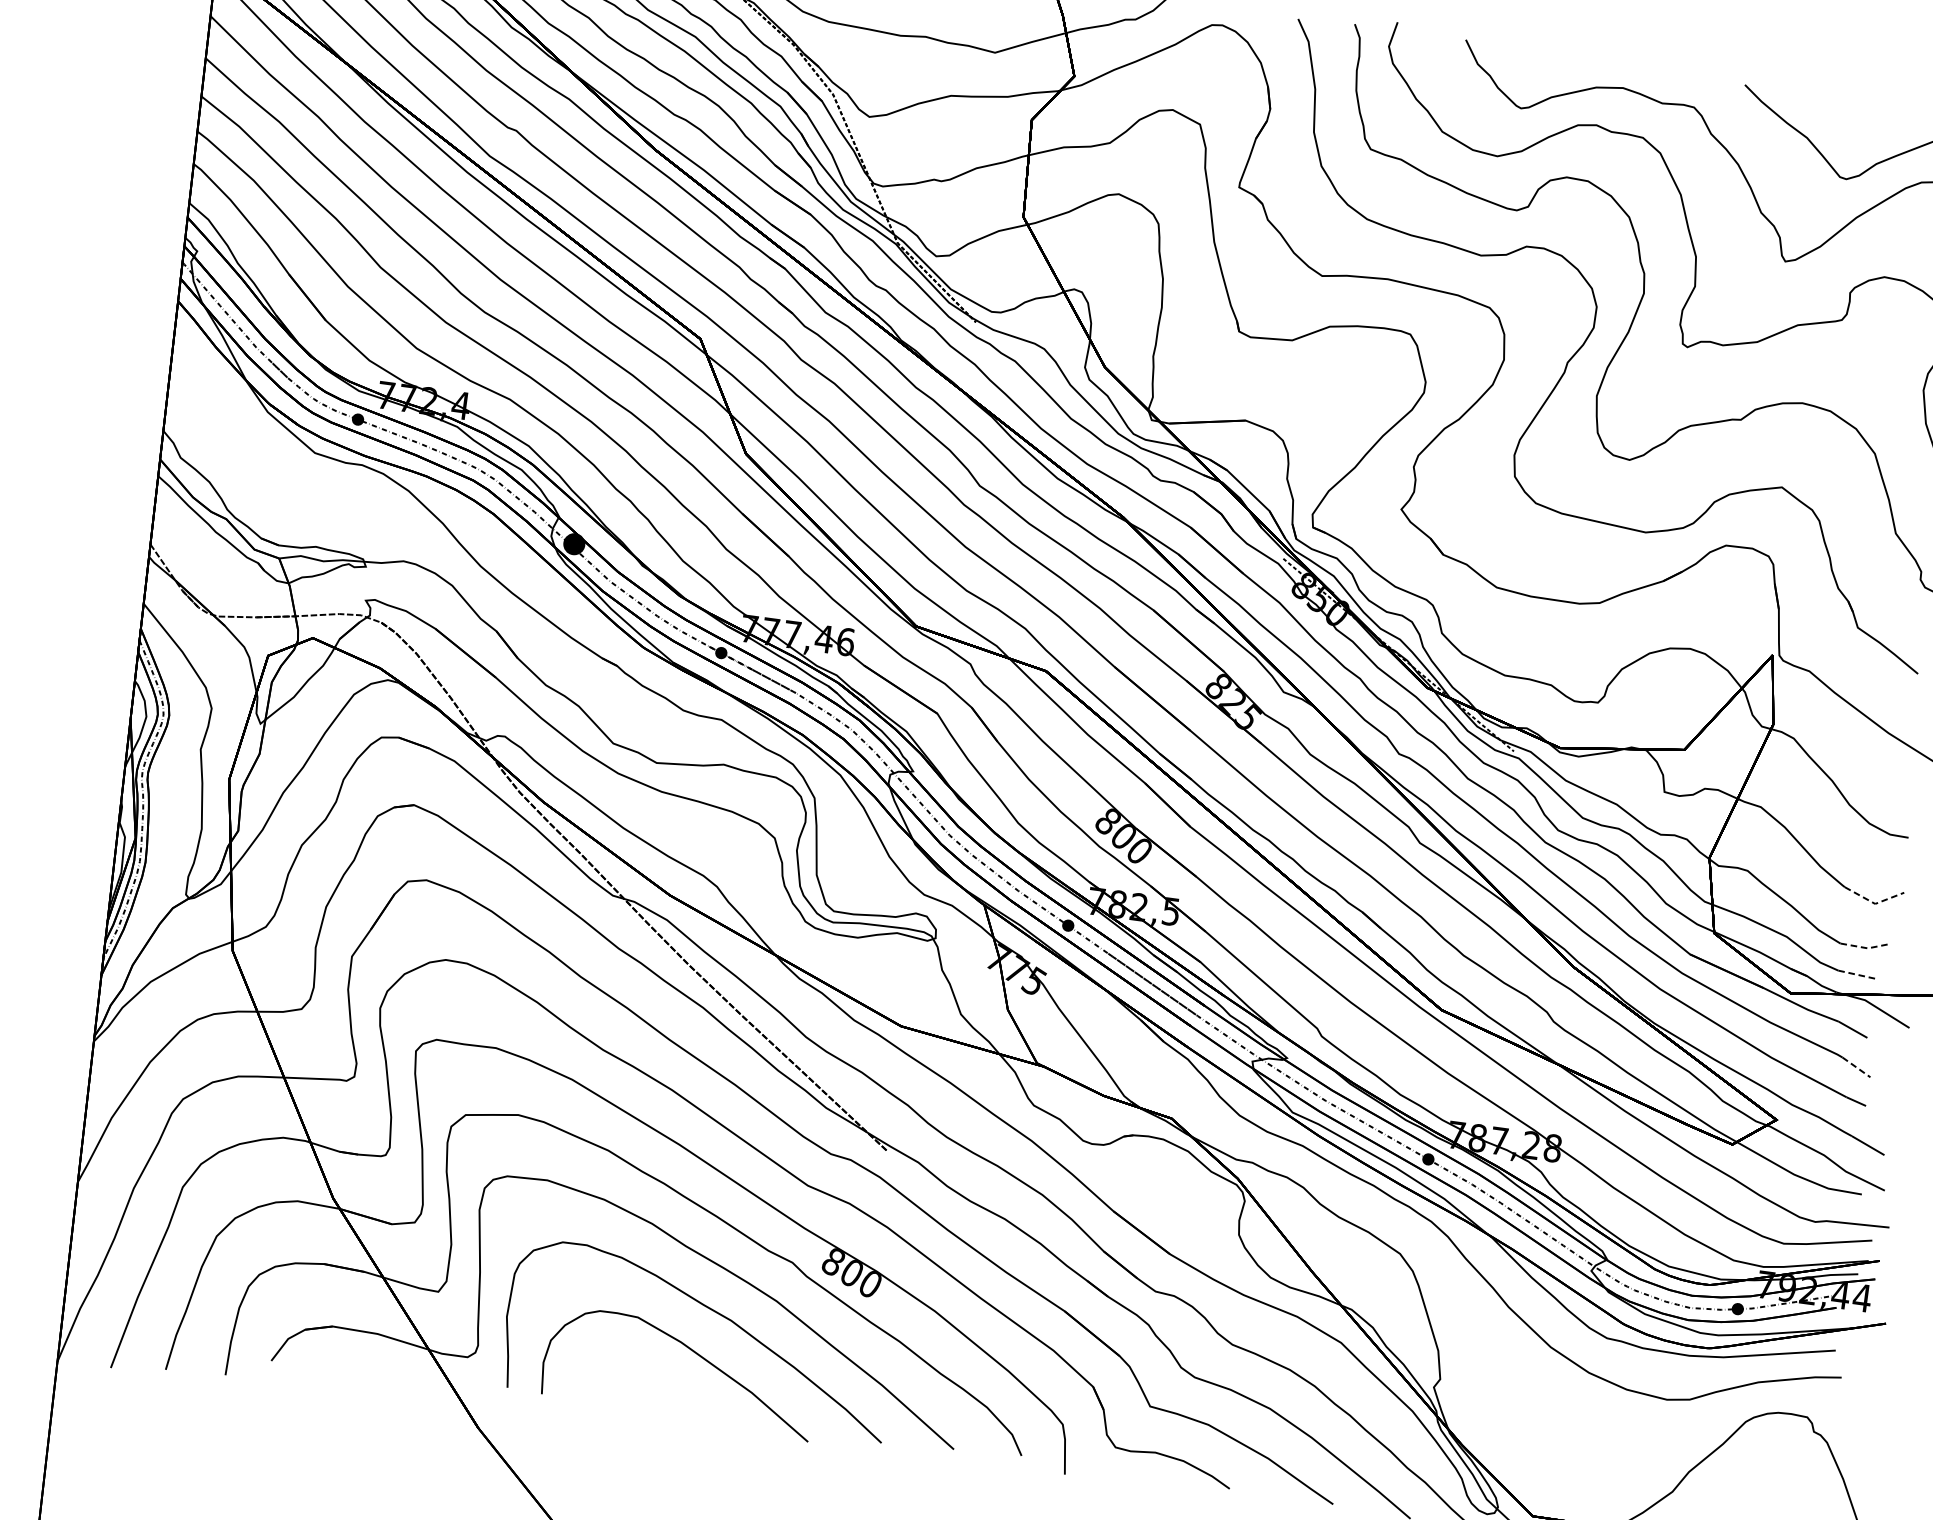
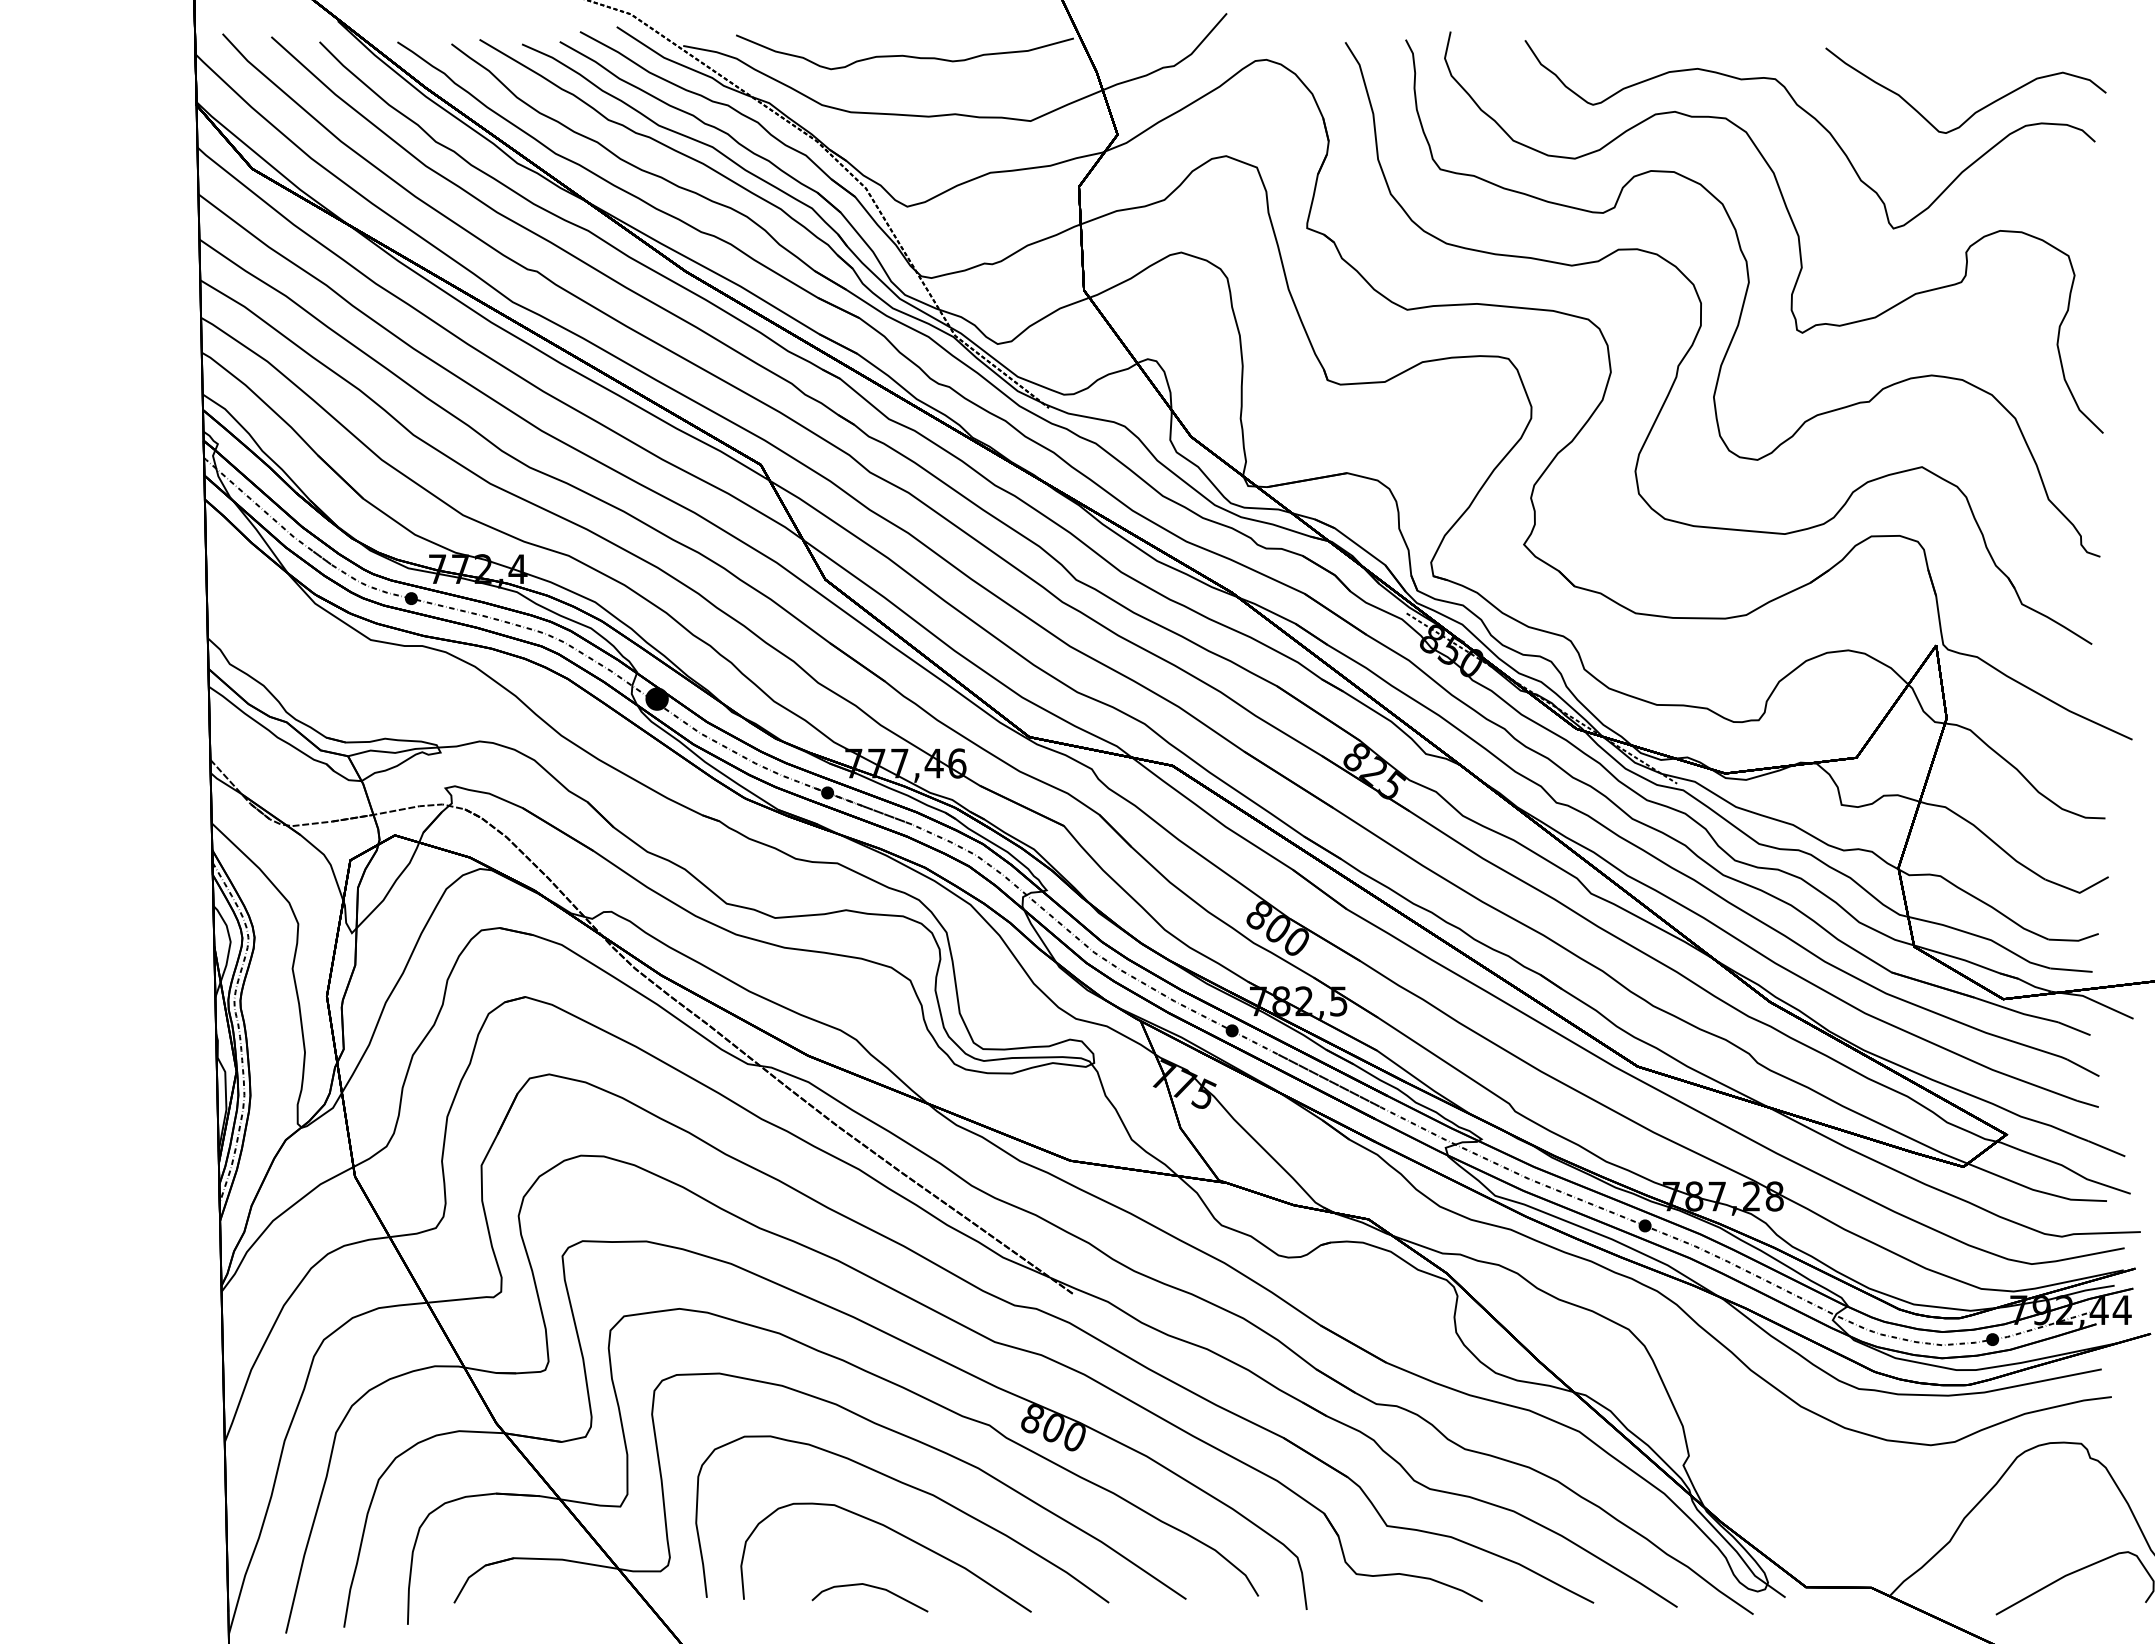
line: (1874, 903) -> (2078, 892), dashed -> solid
line: (1865, 947) -> (2075, 940), dashed -> solid
line: (1857, 975) -> (2071, 970), dashed -> solid
line: (1856, 1067) -> (2083, 1068), dashed -> solid
curve: (662, 1398) -> (871, 1587), added

